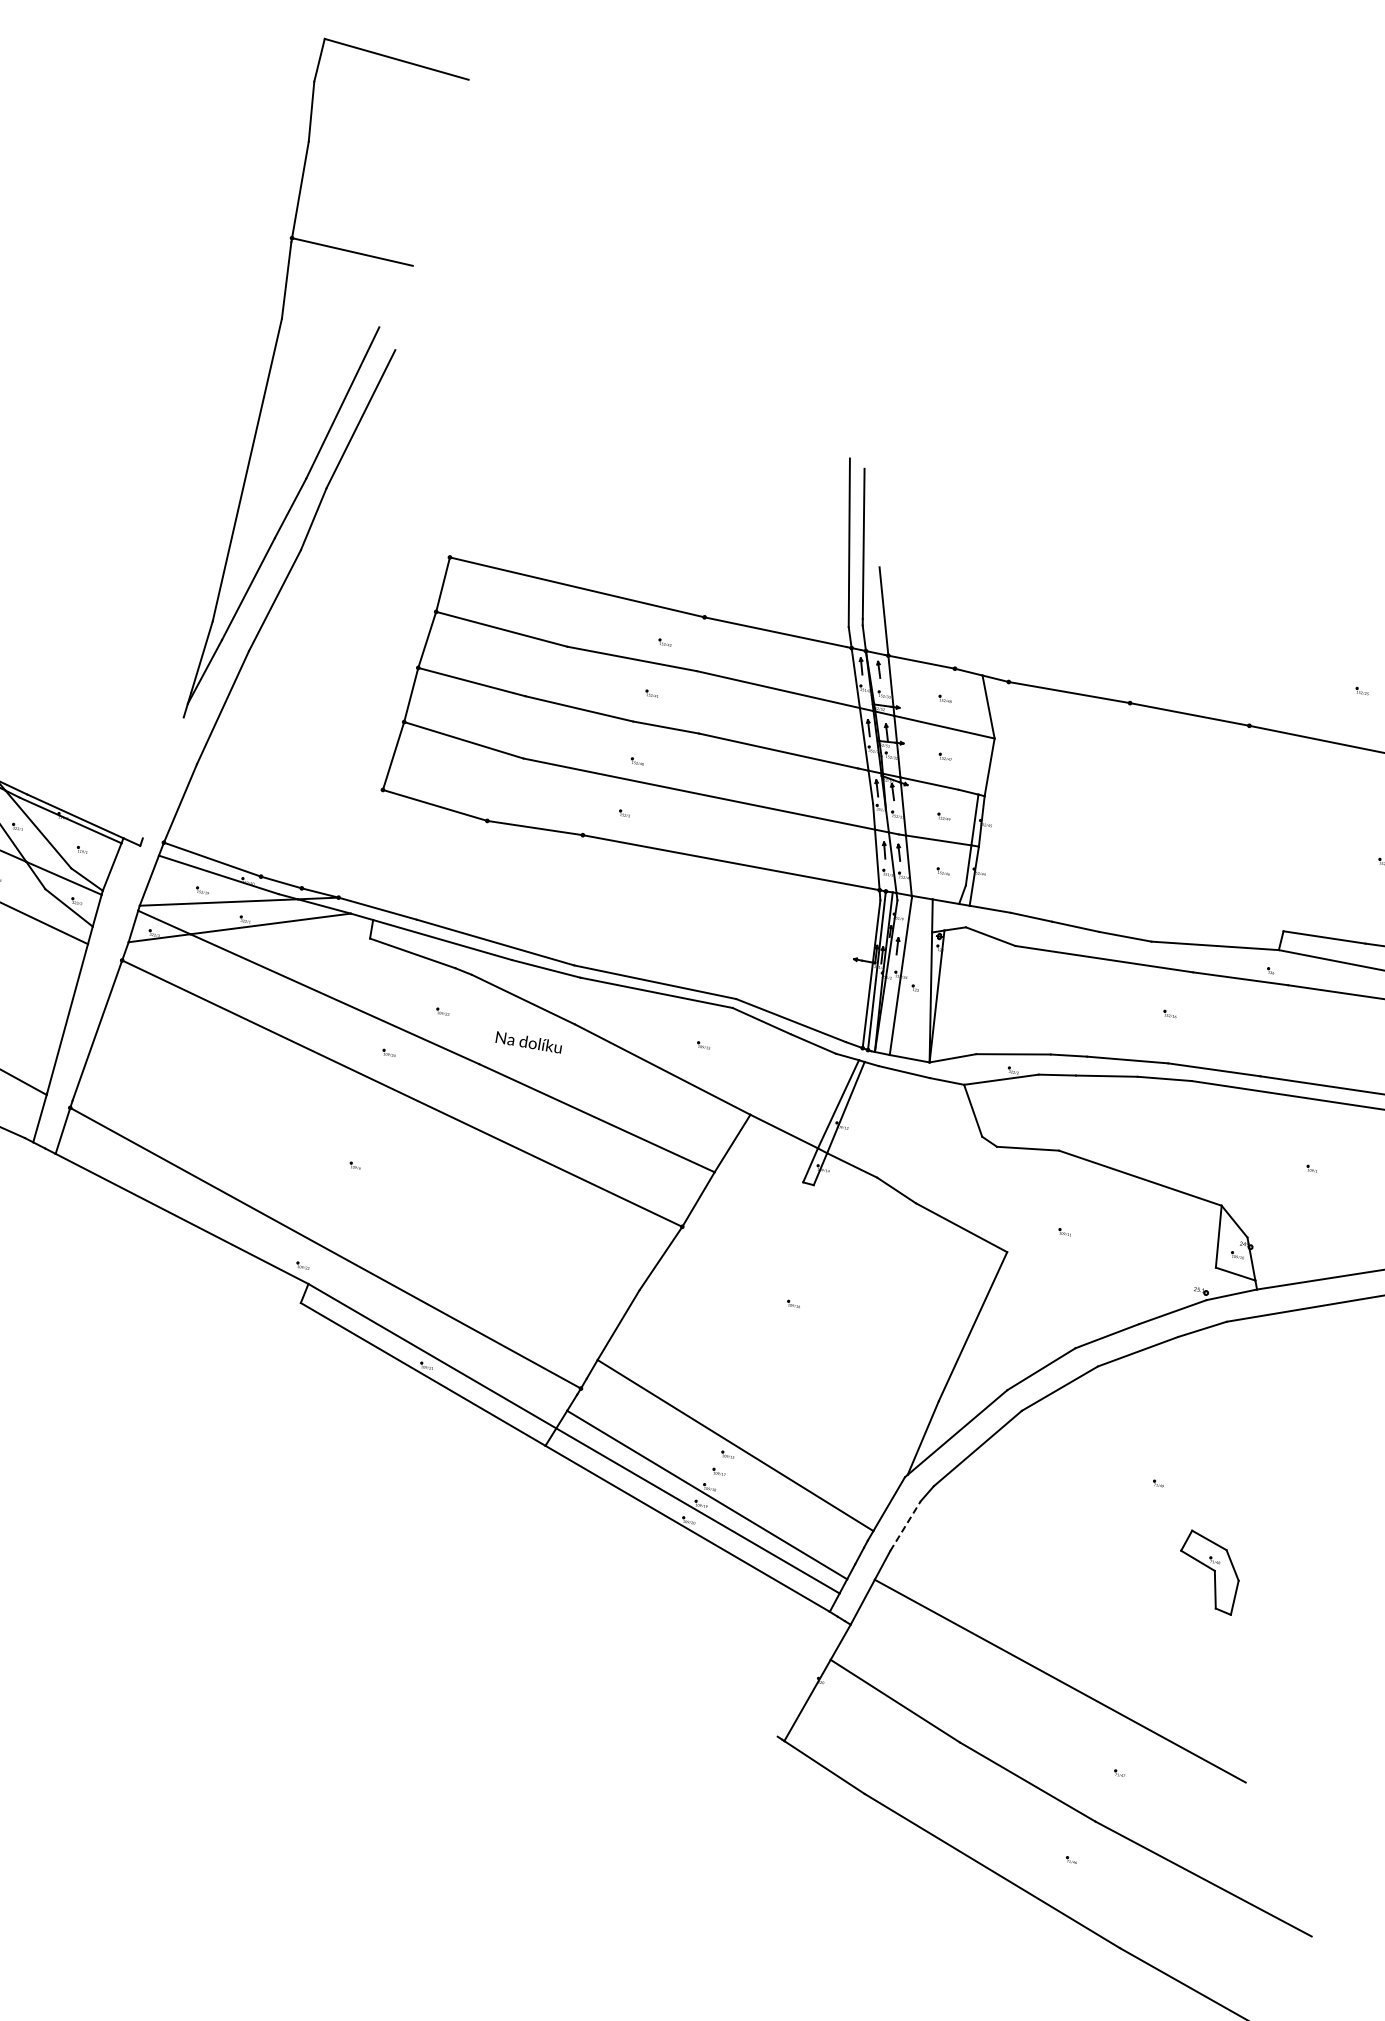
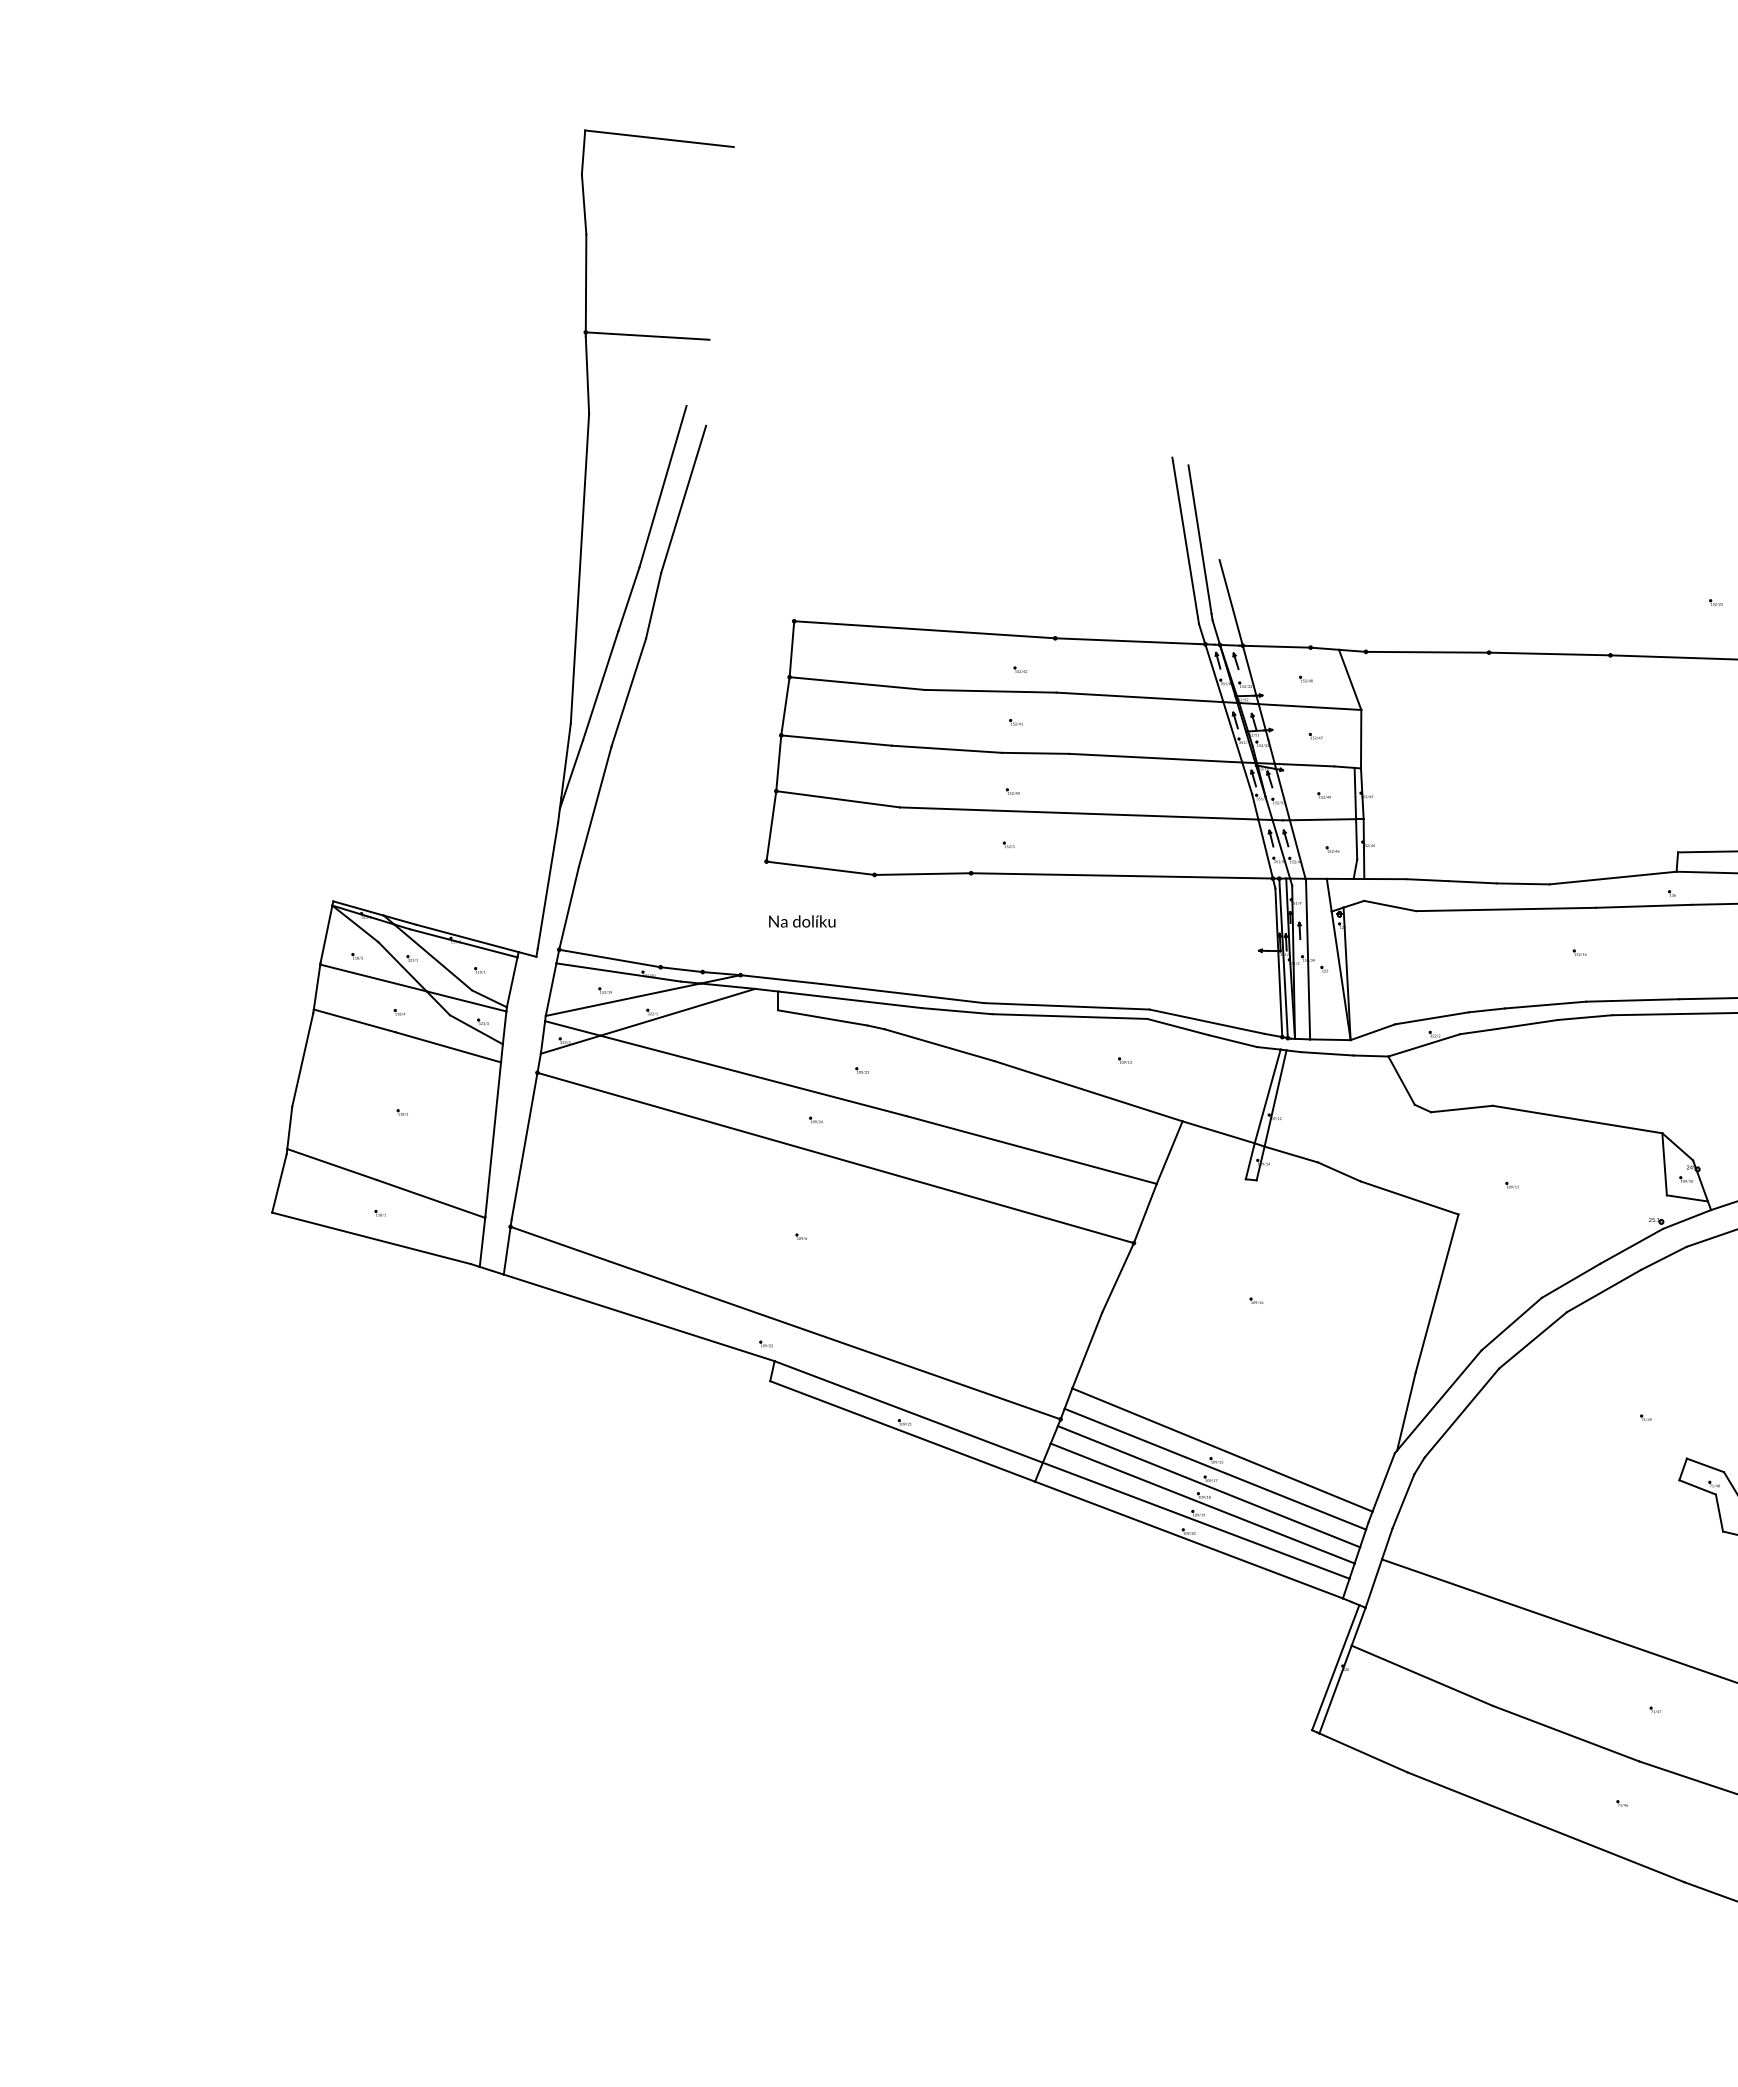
line: (162, 778) -> (547, 886), added
text: (529, 1042) -> (802, 921), moved
line: (725, 1462) -> (1215, 1468), added
line: (715, 1479) -> (1208, 1486), added
line: (905, 1526) -> (1403, 1501), dashed -> solid
line: (811, 1678) -> (1335, 1667), added

